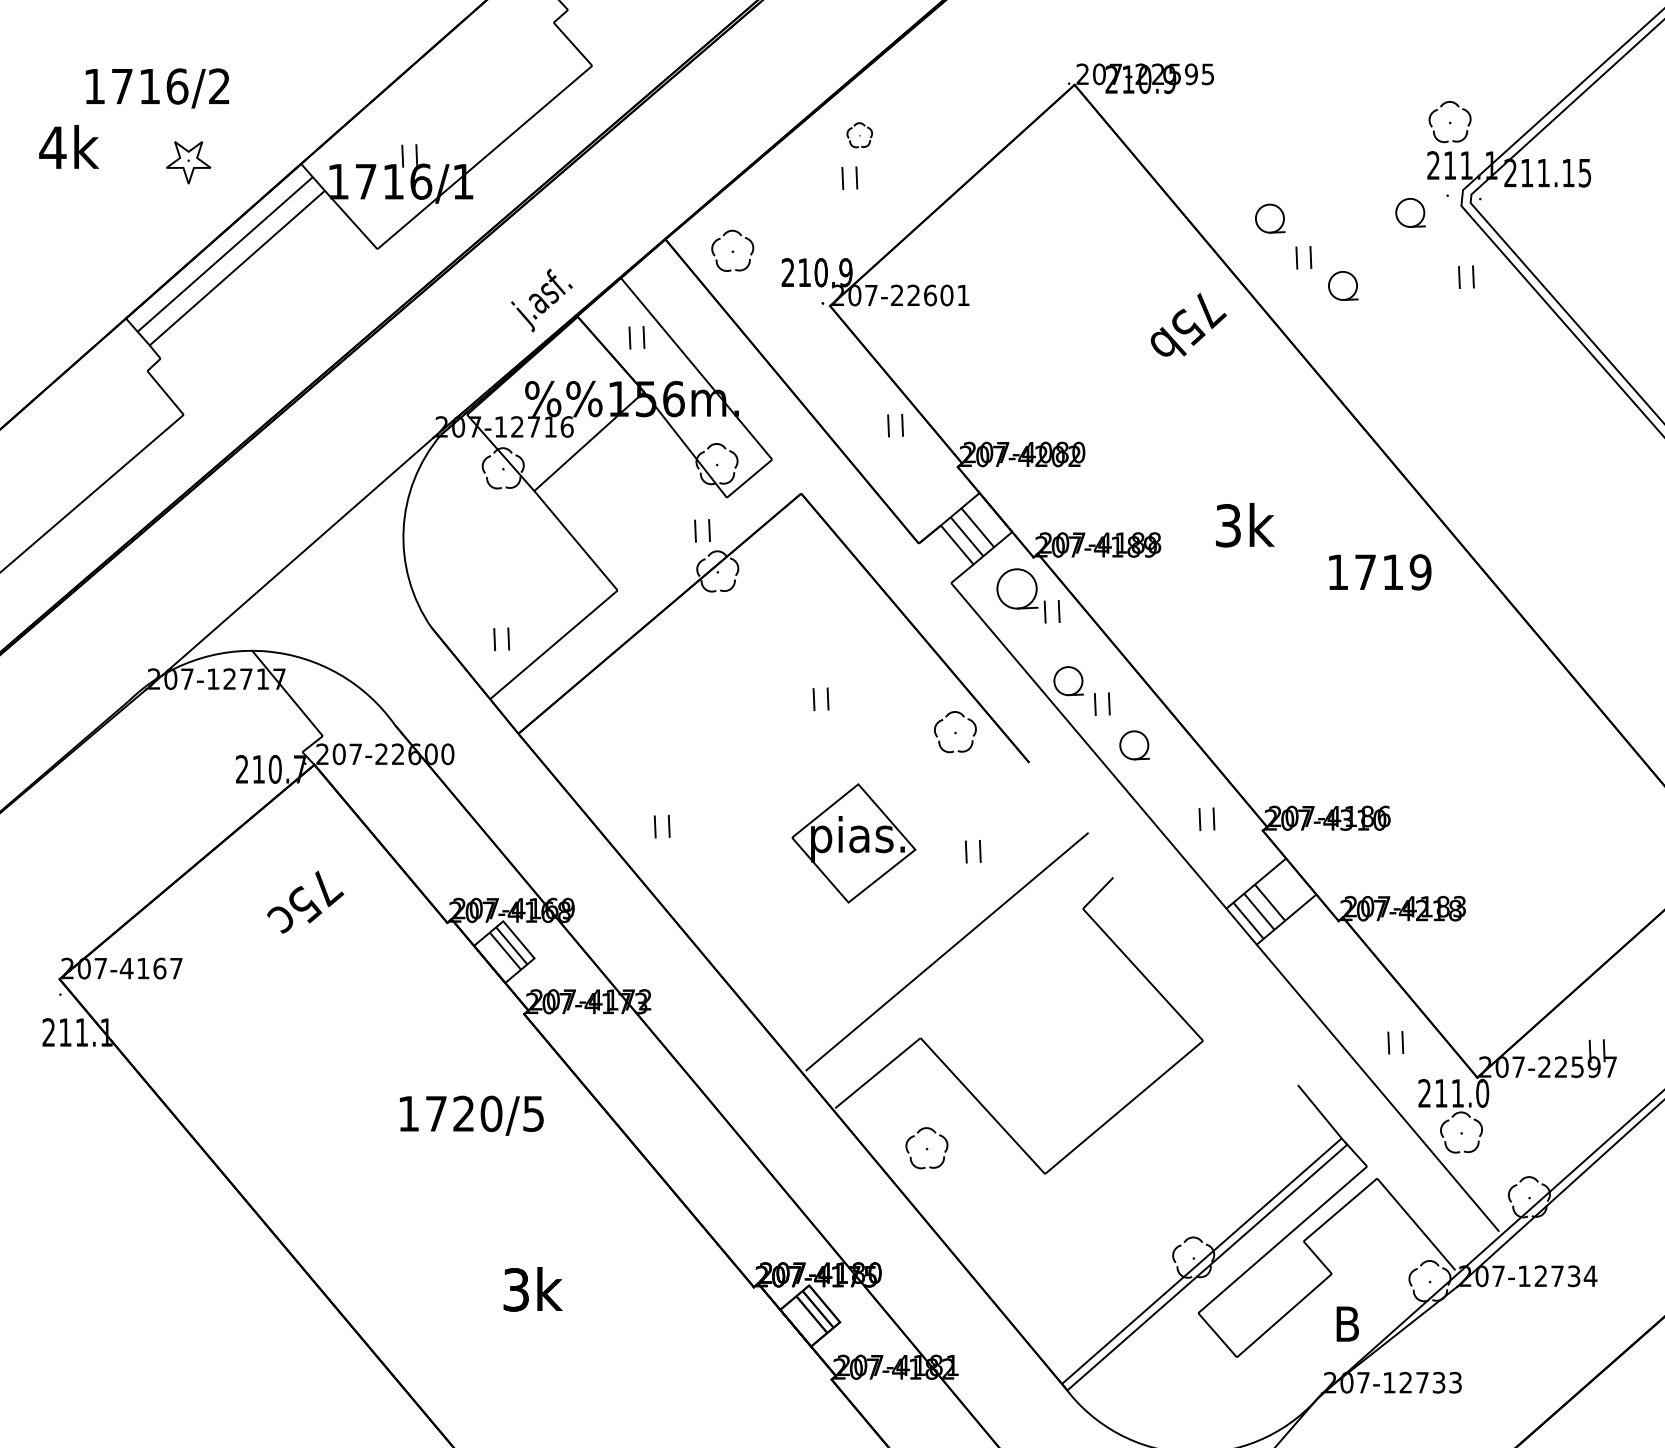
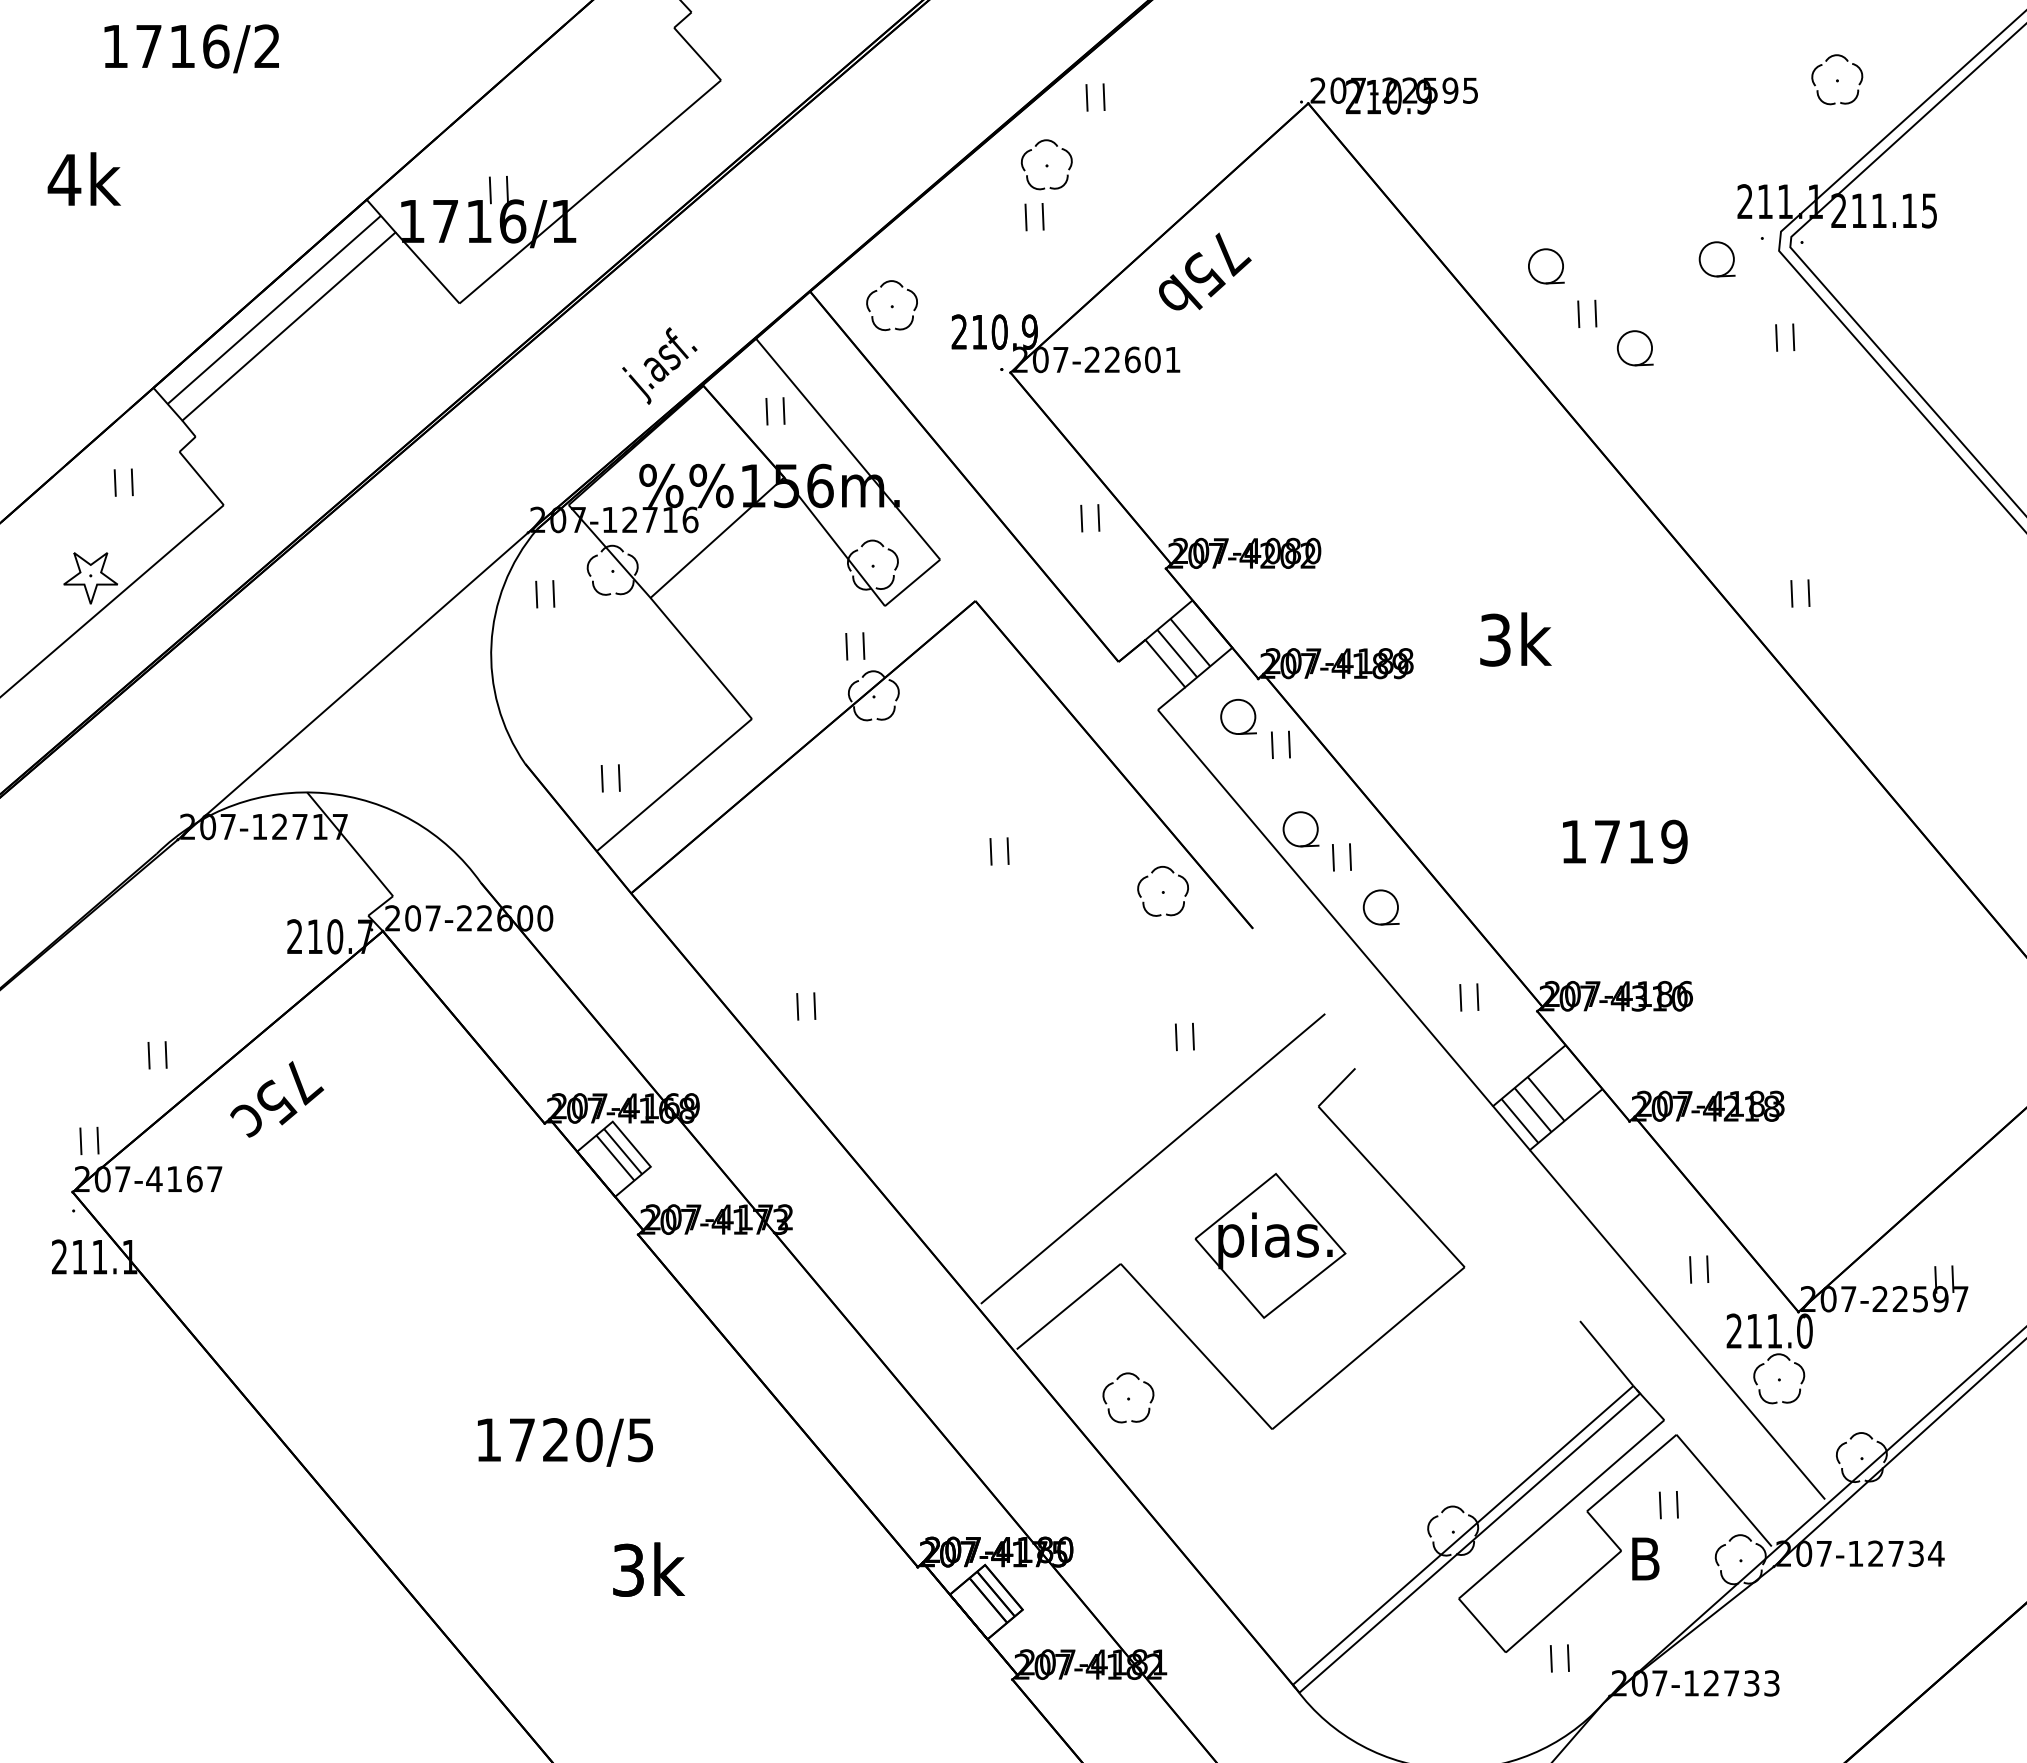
part: (893, 79) -> (1087, 97), added
text: (157, 88) -> (191, 48), moved
part: (1450, 121) -> (1837, 79), moved
part: (859, 134) -> (1046, 164), size x1.67
part: (188, 162) -> (90, 578), moved
text: (1189, 324) -> (1205, 271), moved
part: (95, 396) -> (116, 482), added
part: (1472, 487) -> (1792, 593), added
part: (453, 488) -> (552, 594), added
text: (1380, 572) -> (1625, 841), moved
part: (1017, 588) -> (1238, 716), size x0.71
part: (853, 843) -> (1270, 1245), moved
part: (123, 869) -> (150, 1058), added
text: (305, 902) -> (277, 1099), moved
part: (66, 936) -> (81, 1140), added
text: (471, 1115) -> (565, 1442), moved
part: (1364, 1236) -> (1661, 1505), added
text: (1347, 1323) -> (1645, 1558), moved
part: (1275, 1362) -> (1552, 1658), added

